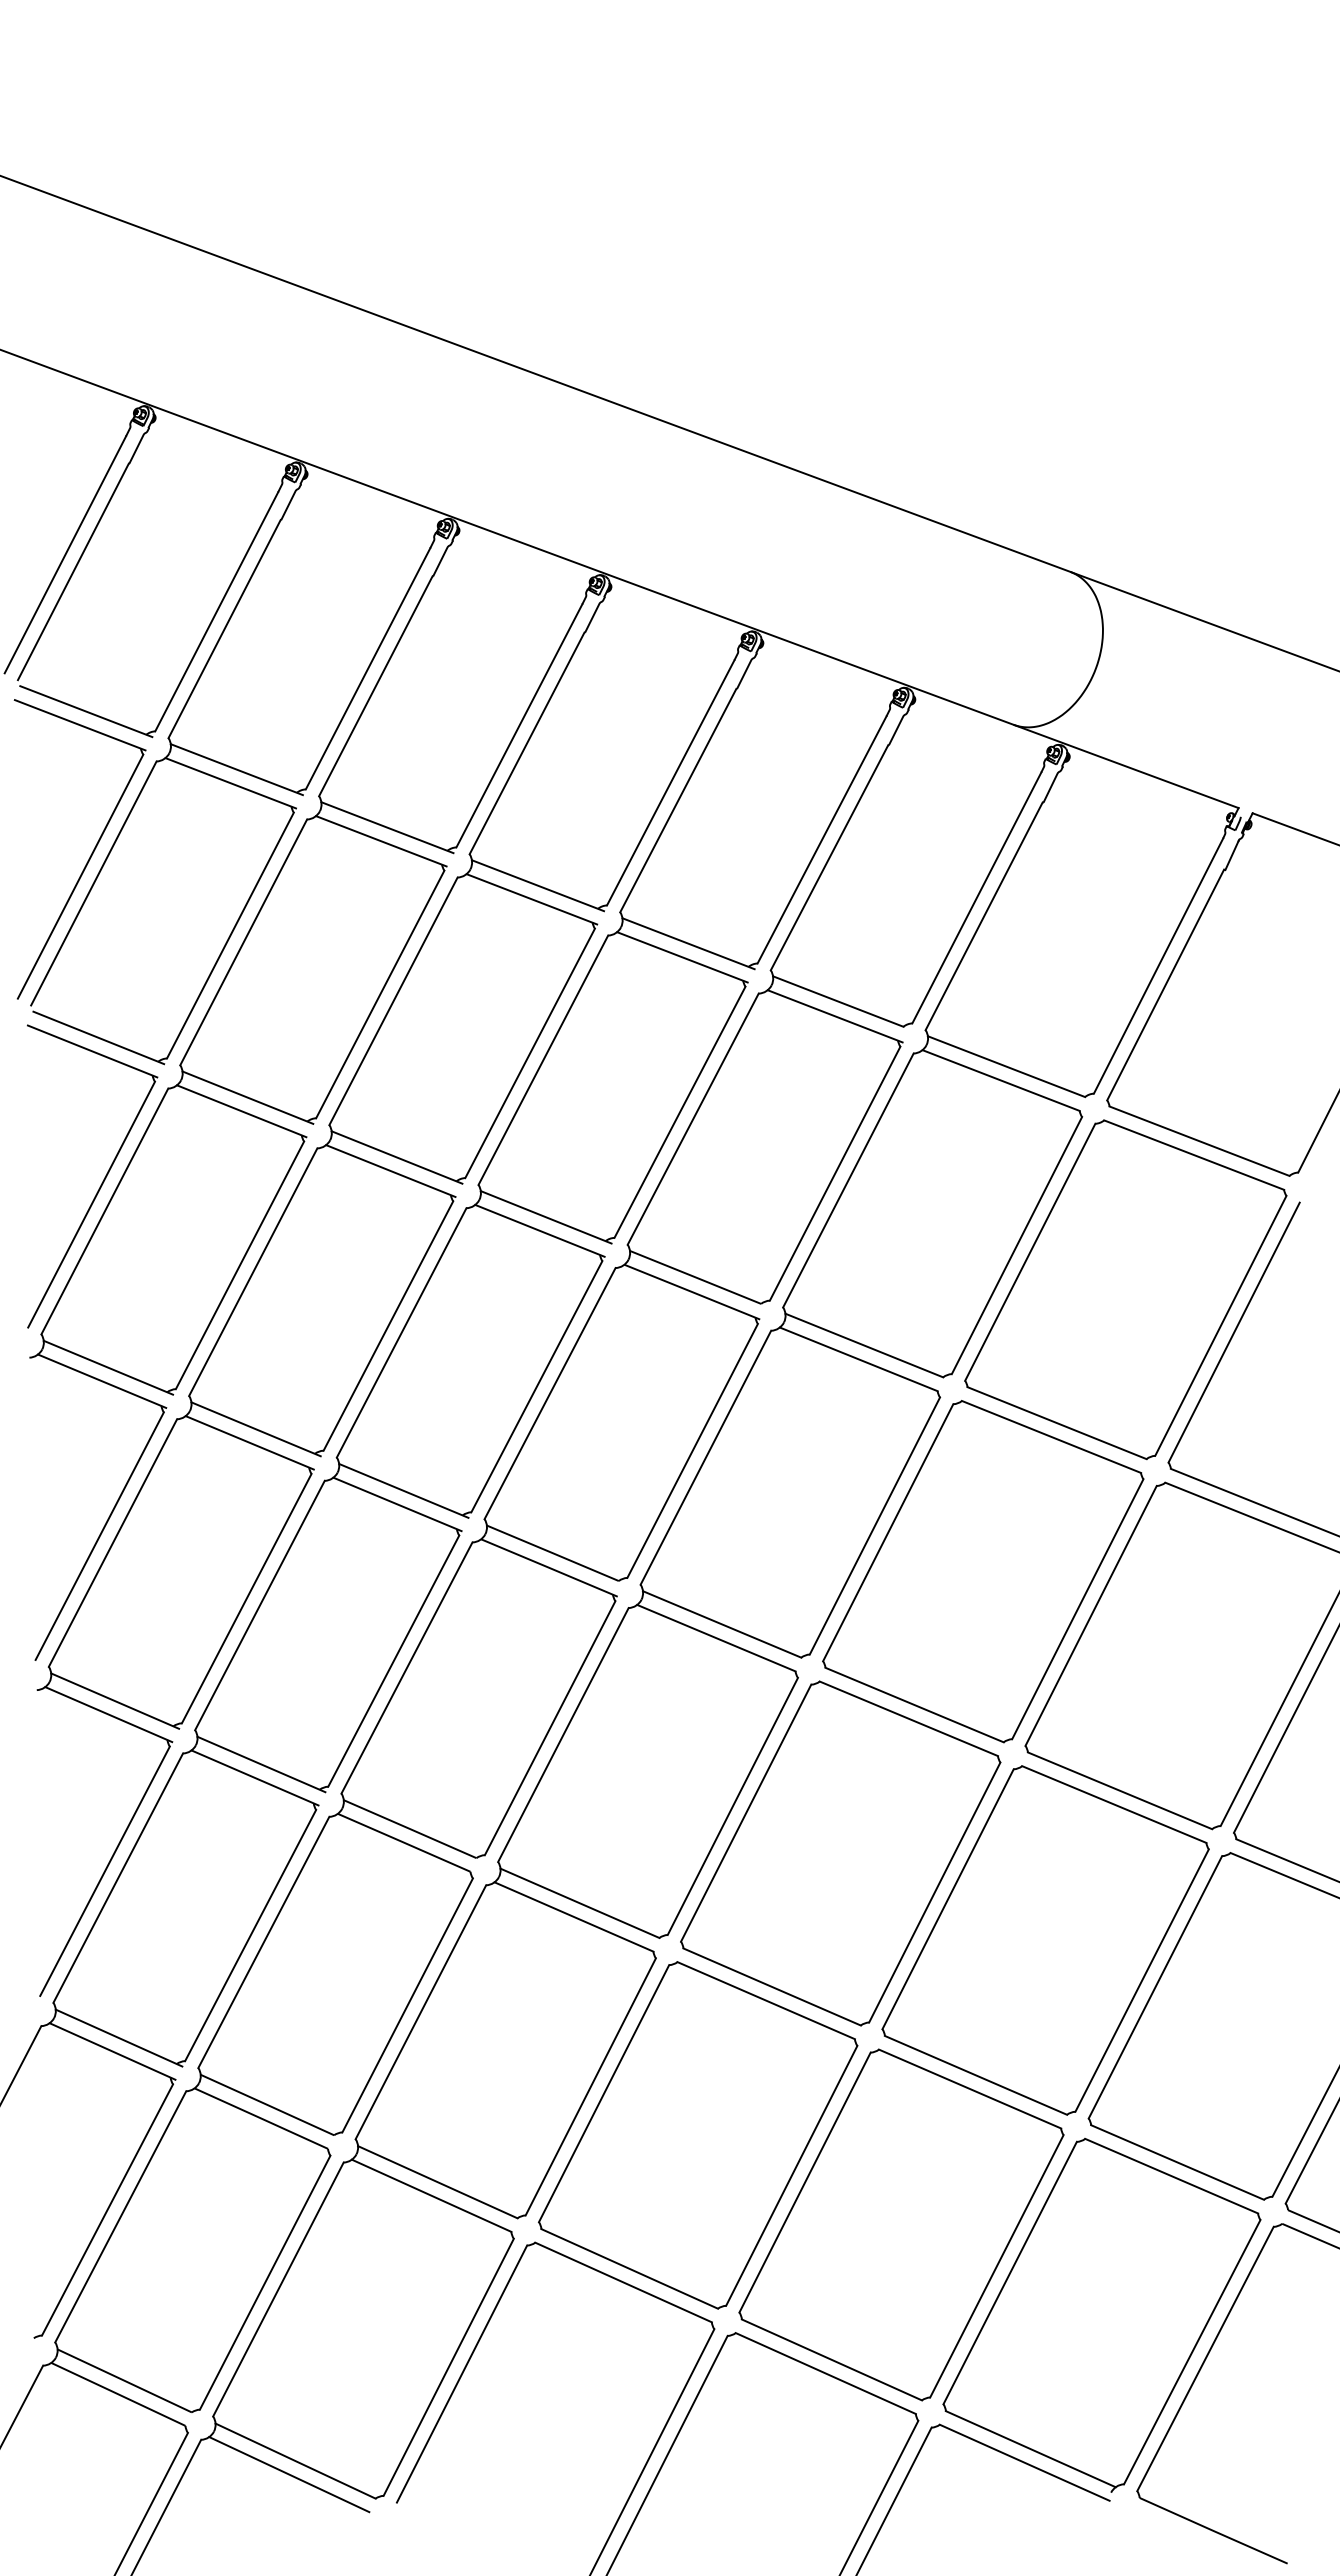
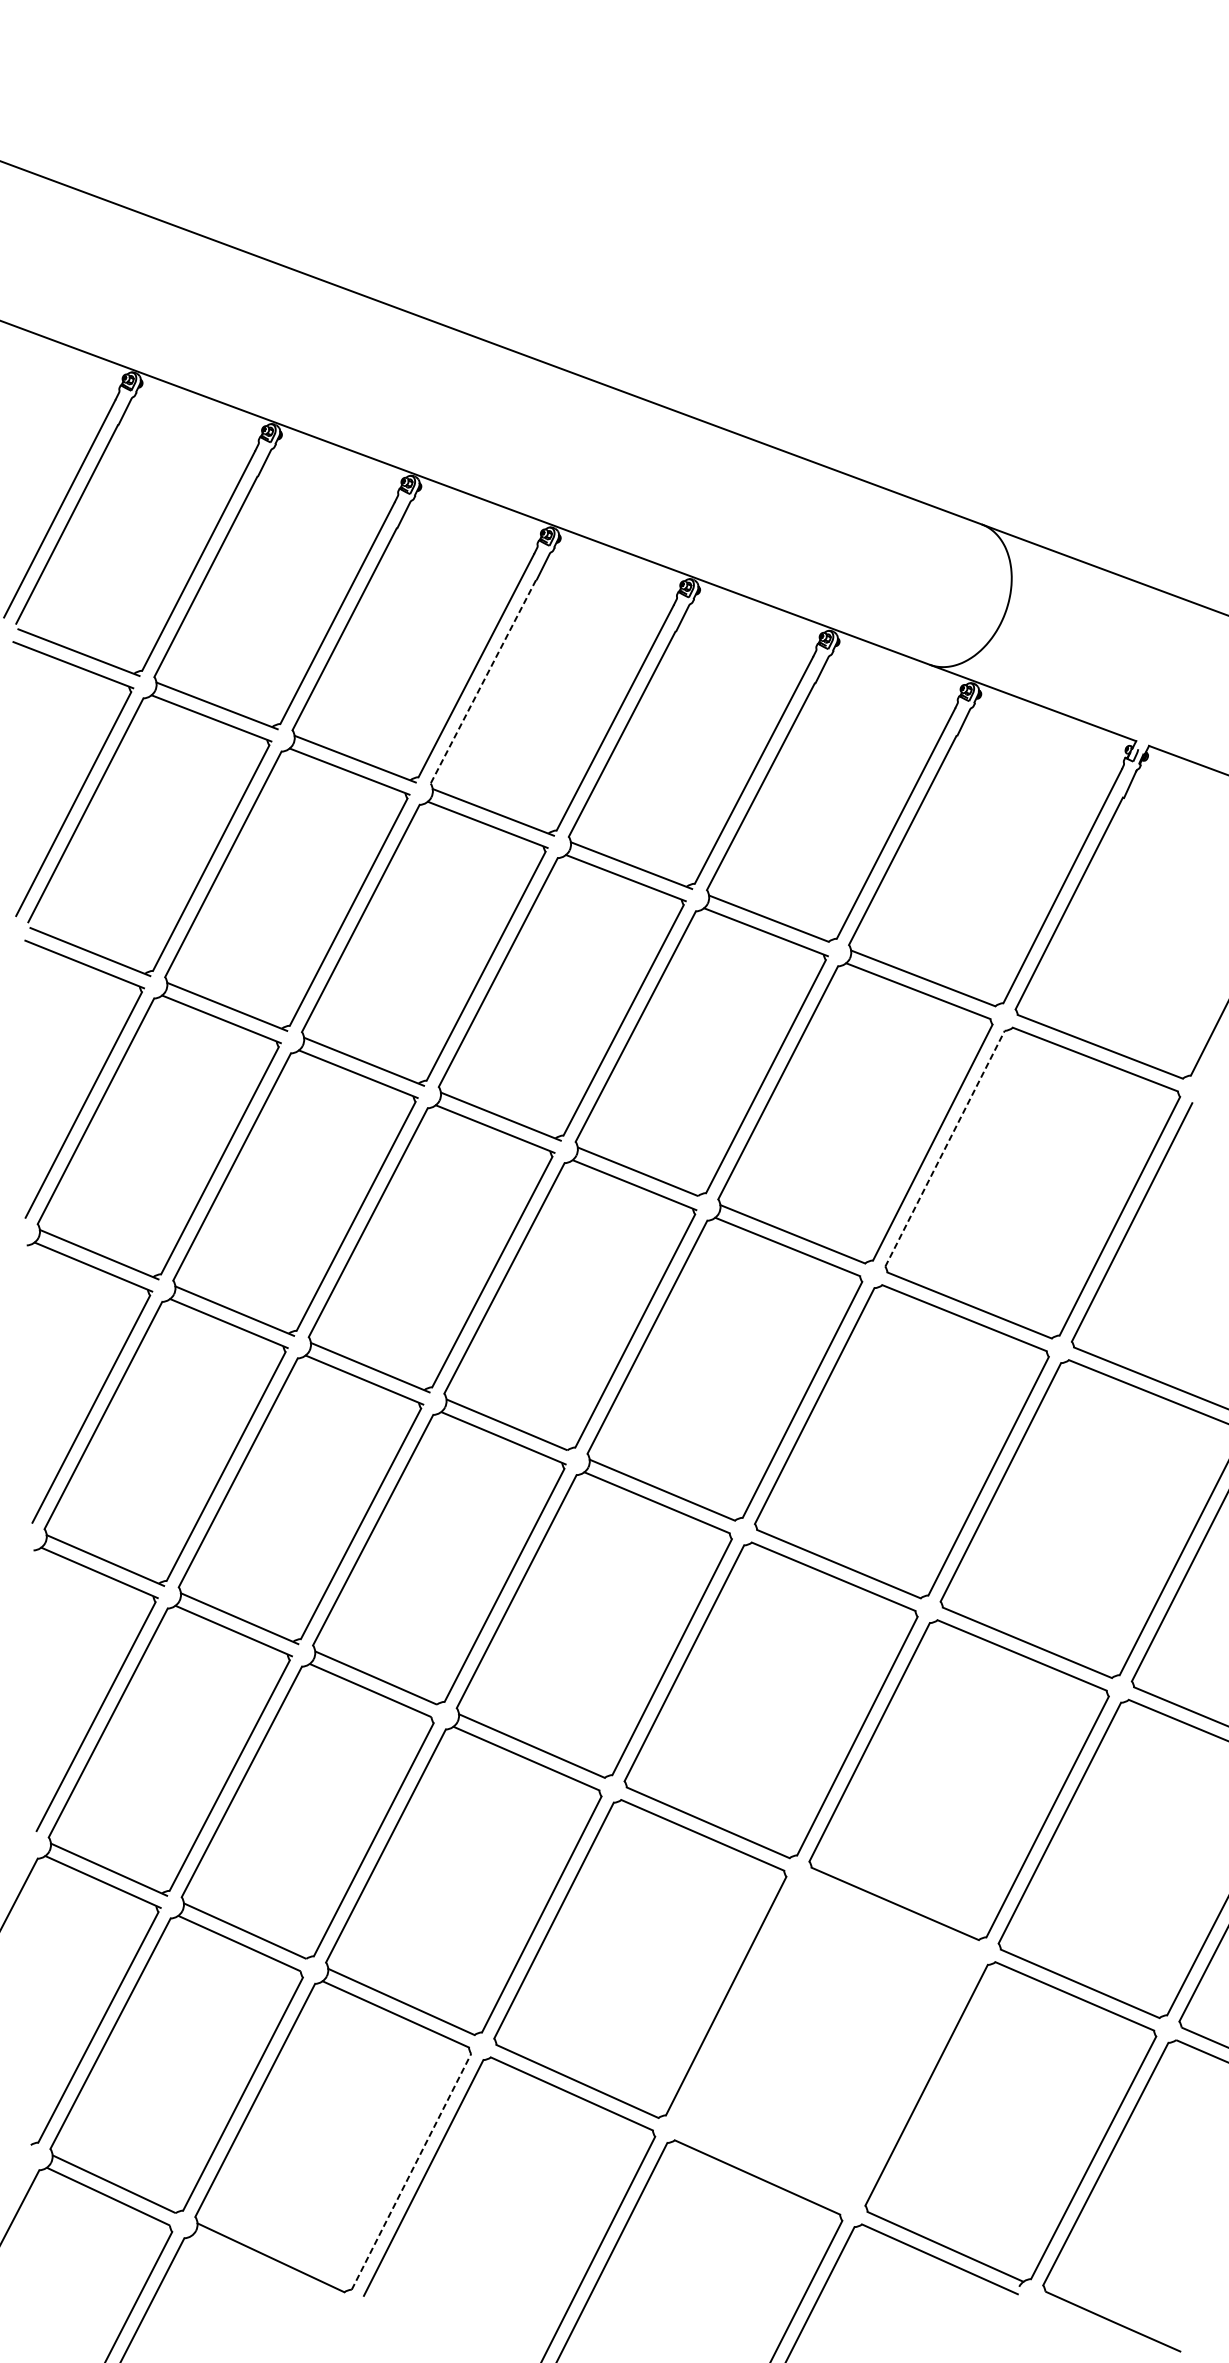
line: (527, 743) -> (483, 681), solid -> dashed
line: (1030, 1251) -> (945, 1148), solid -> dashed
part: (901, 2224) -> (826, 2040), removed
line: (448, 2366) -> (411, 2171), solid -> dashed
line: (289, 2474) -> (265, 2270), removed

